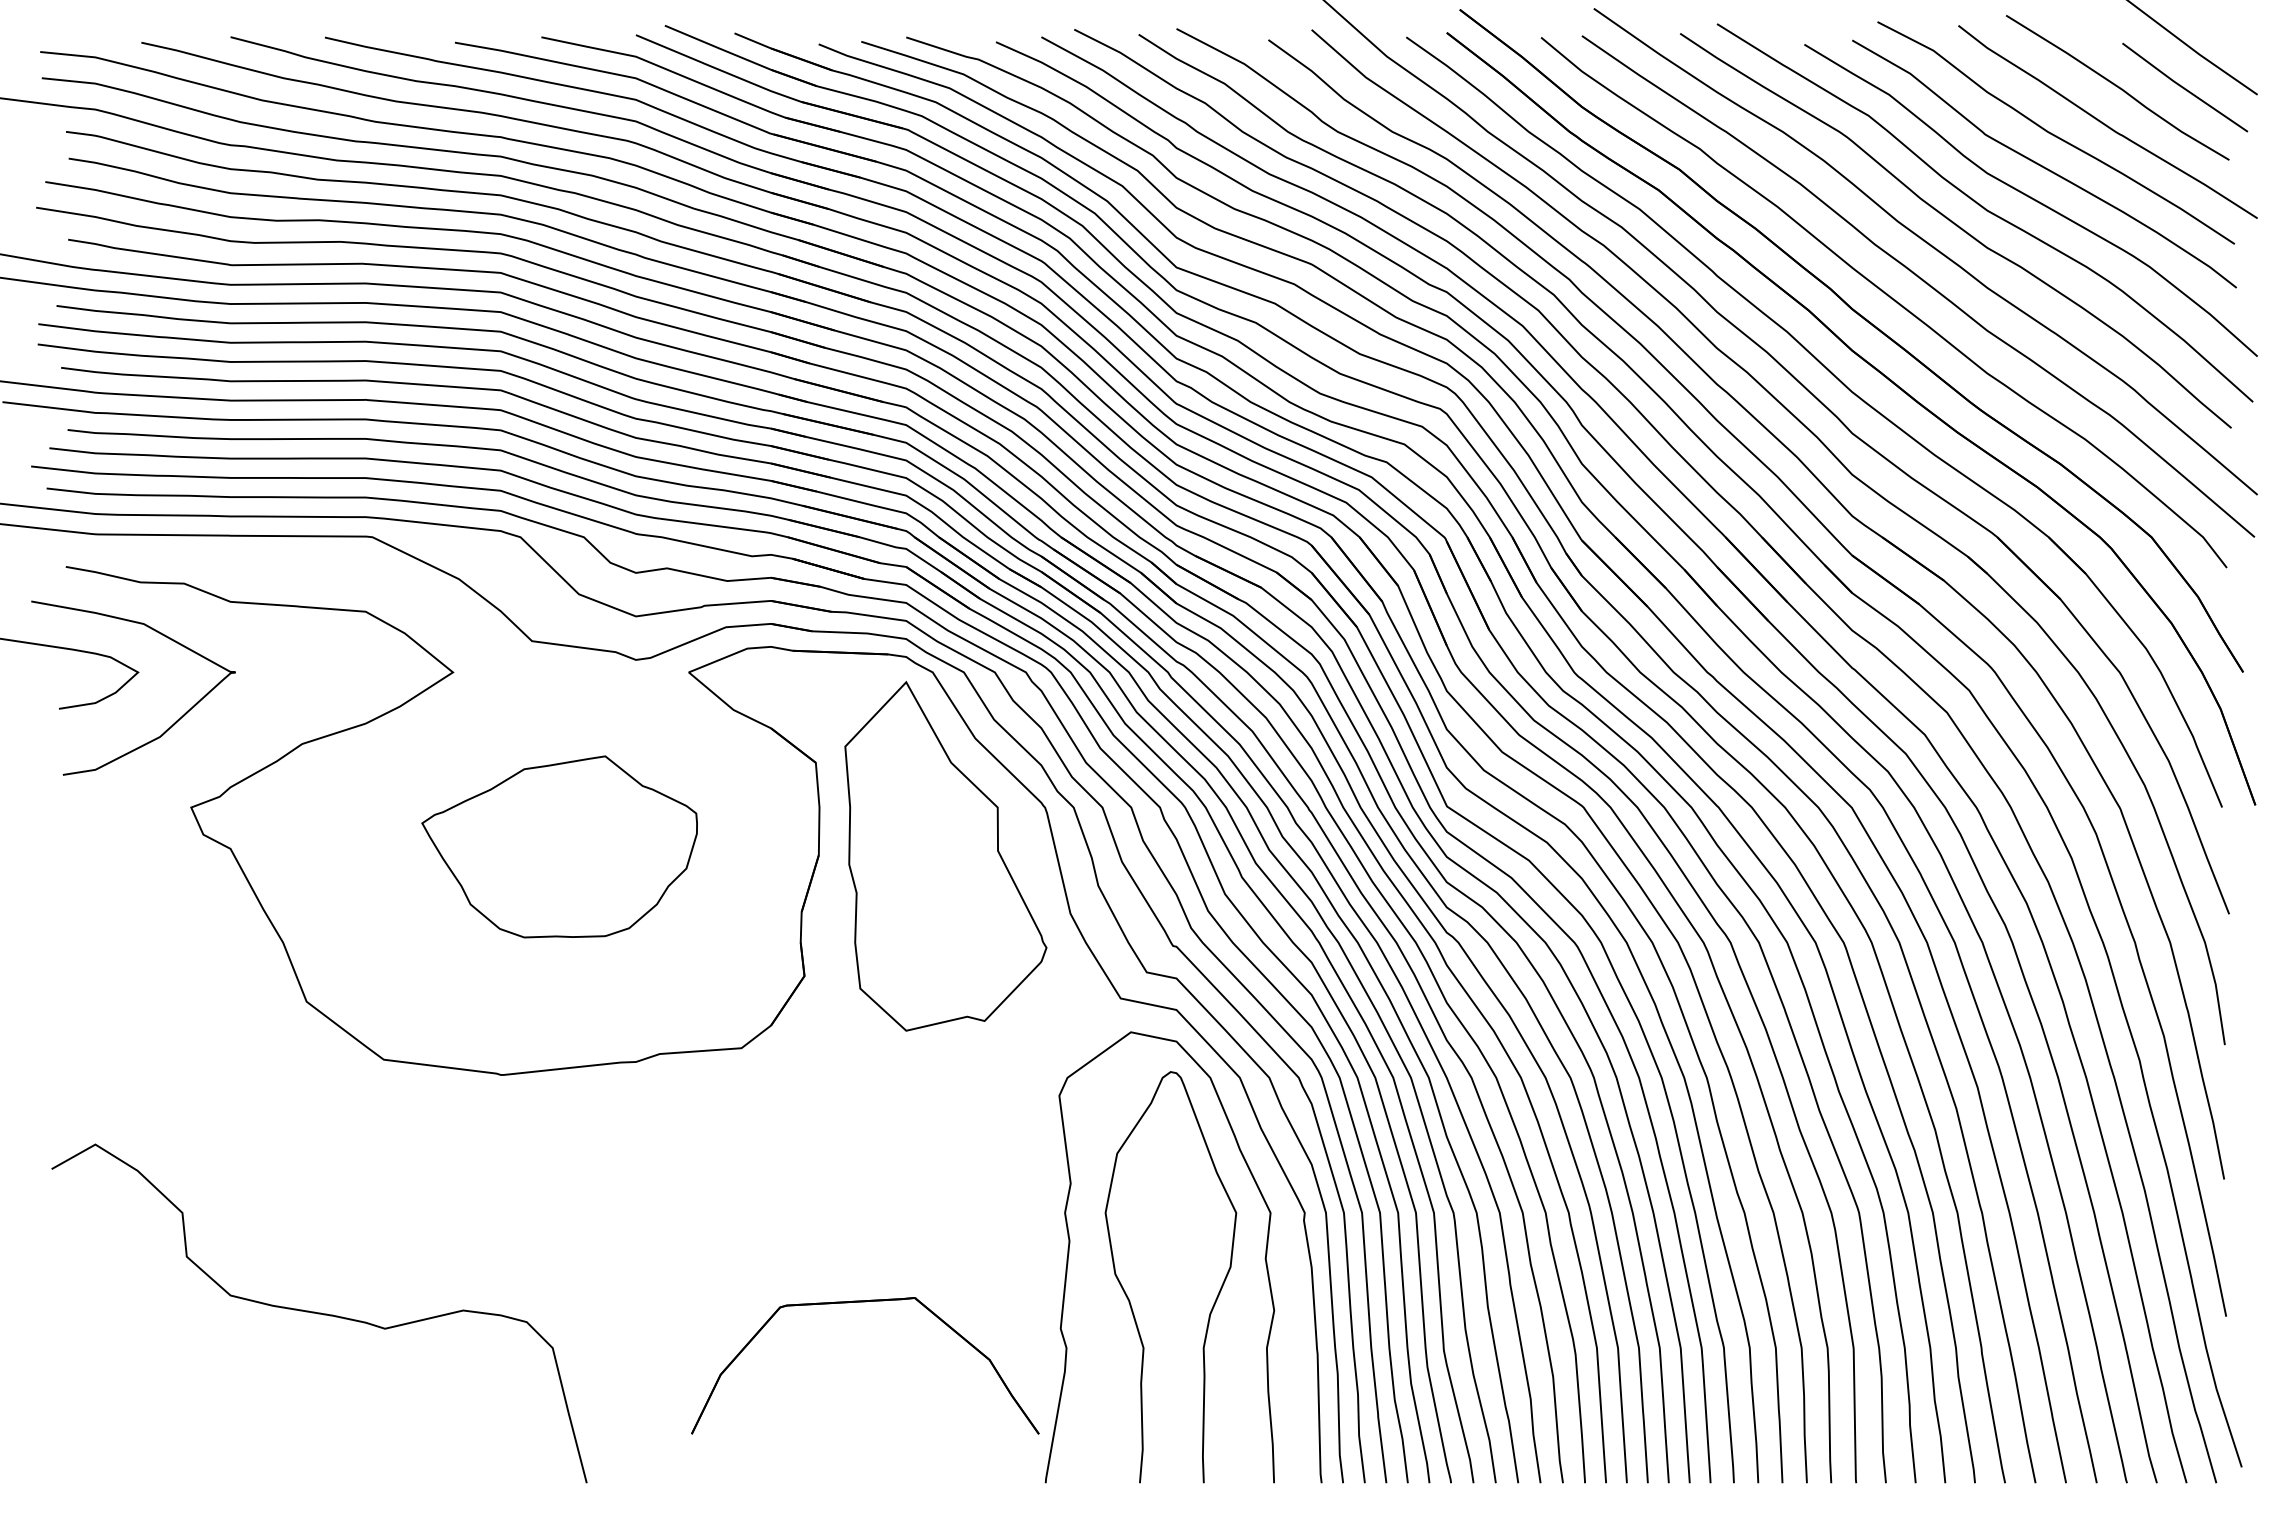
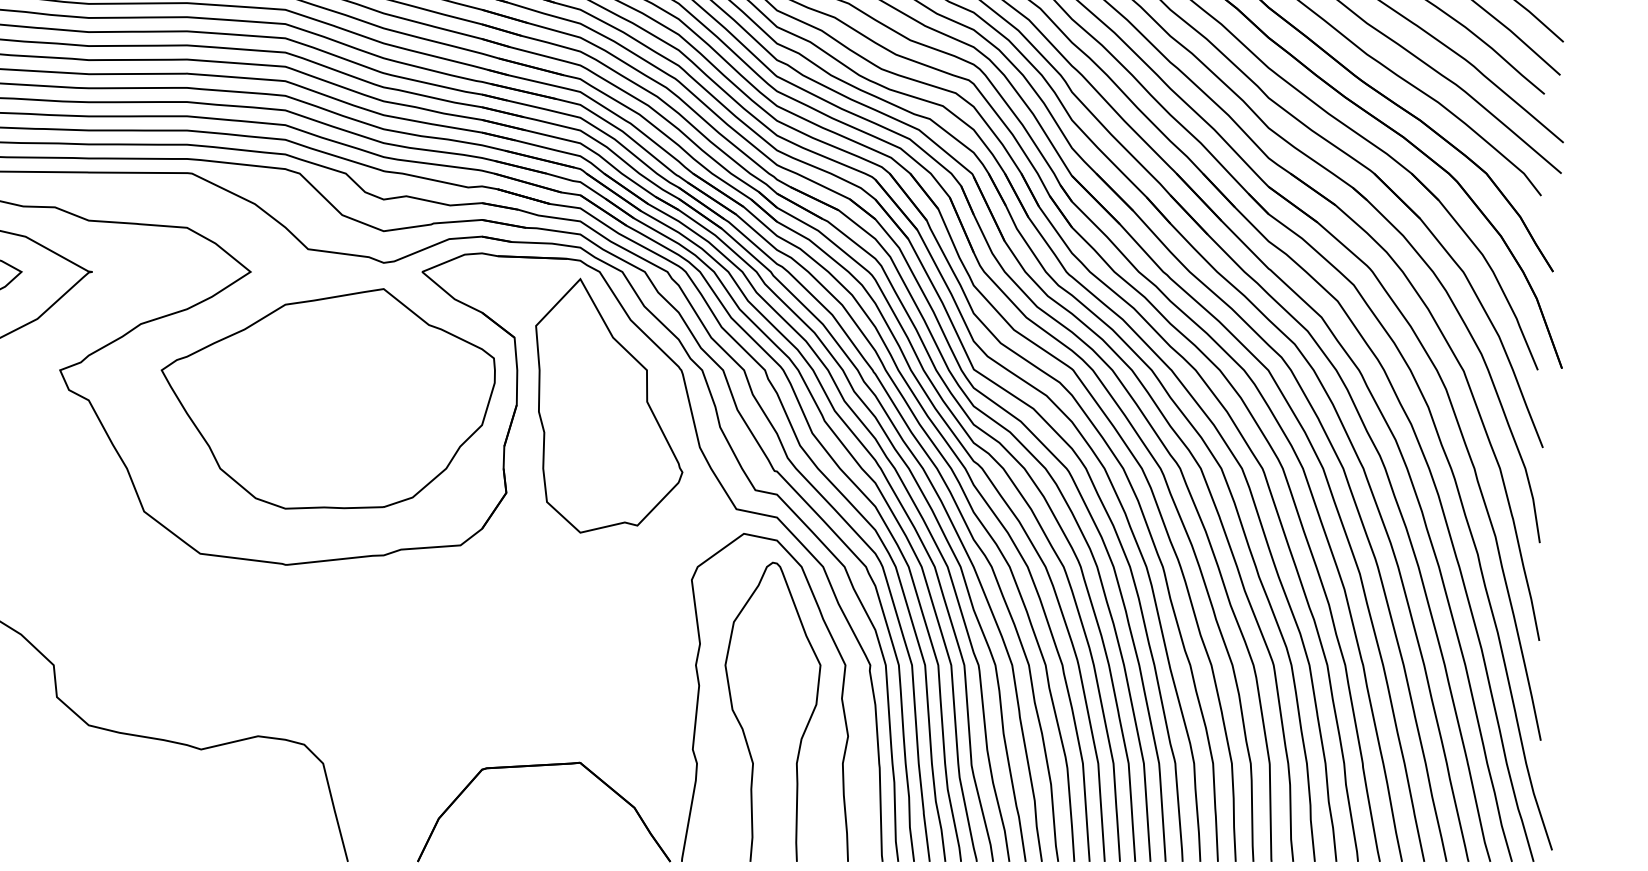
part: (559, 846) -> (328, 398), size x1.67
part: (865, 1302) -> (544, 766), moved

